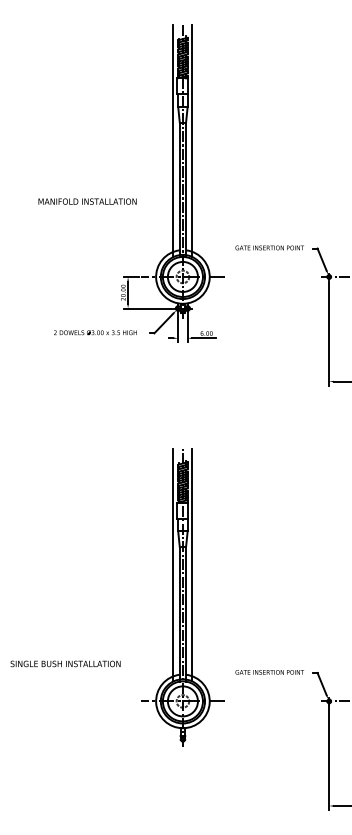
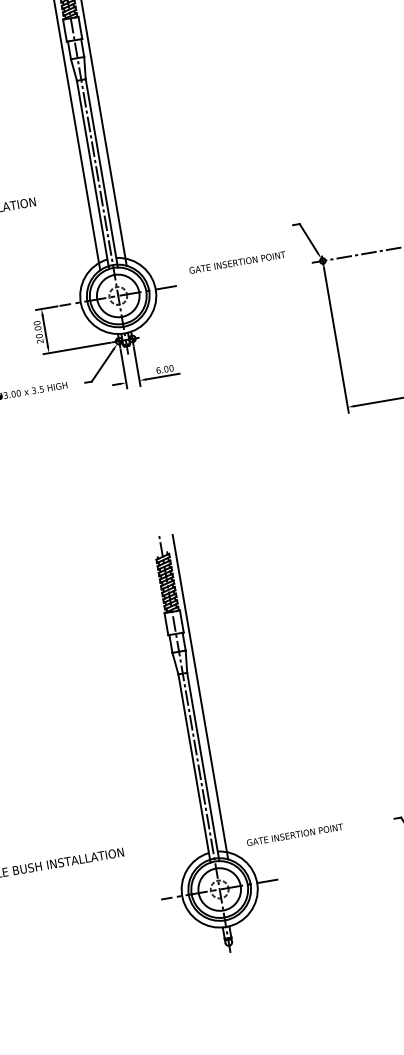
text: (269, 247) -> (237, 262), moved
line: (173, 565) -> (174, 701), removed
text: (269, 672) -> (294, 835), moved

